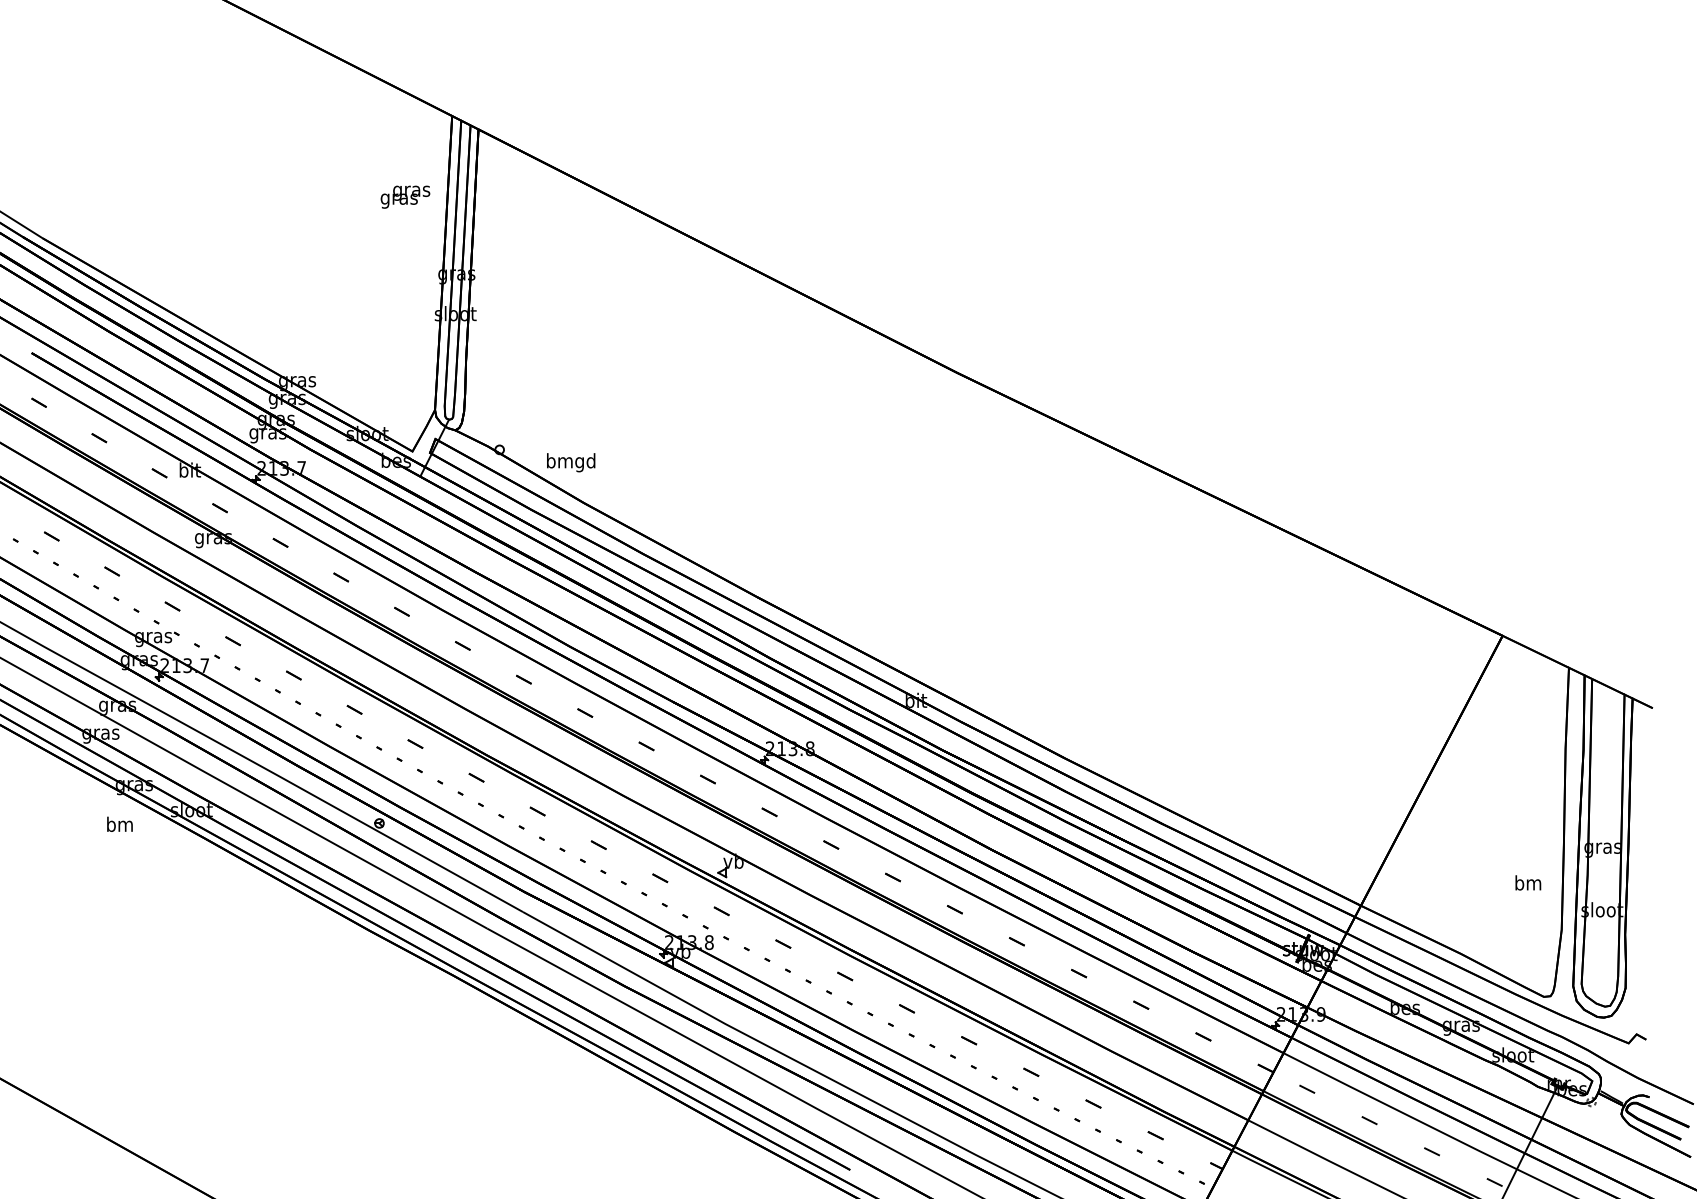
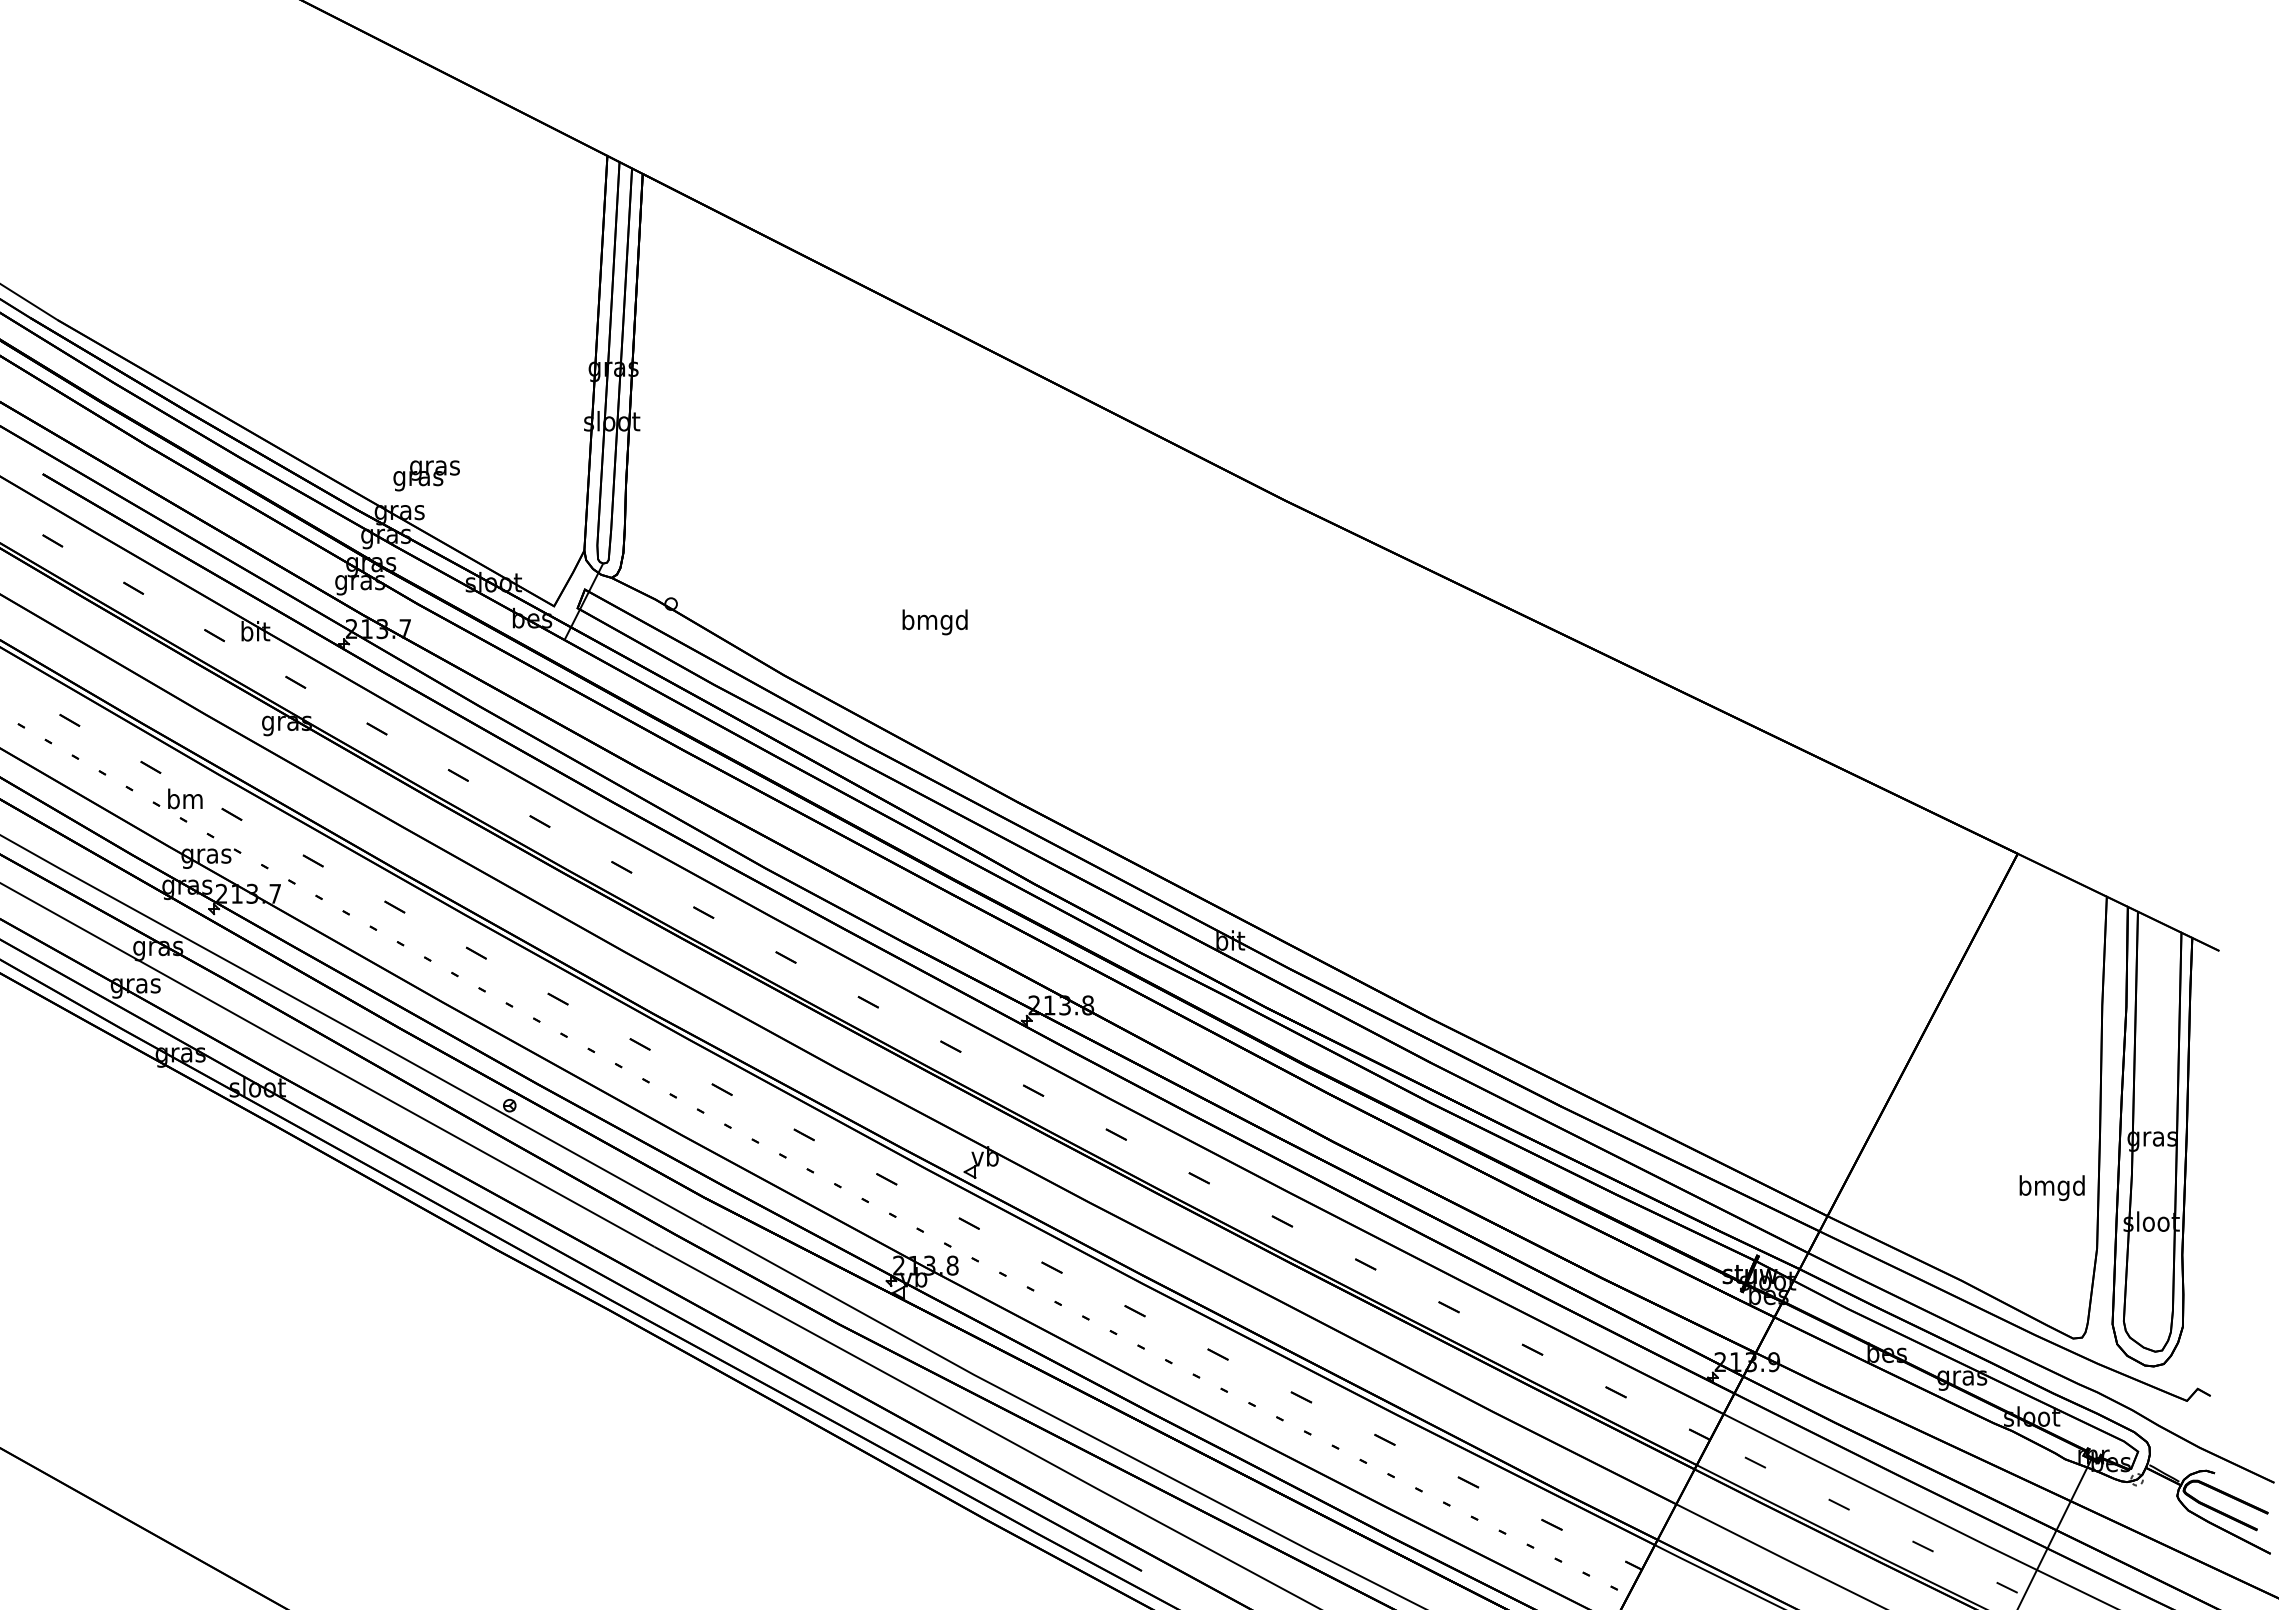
text: (405, 196) -> (426, 475), moved
text: (570, 462) -> (934, 622), moved
text: (120, 824) -> (185, 798), moved
text: (1527, 885) -> (2051, 1188), bm -> bmgd

